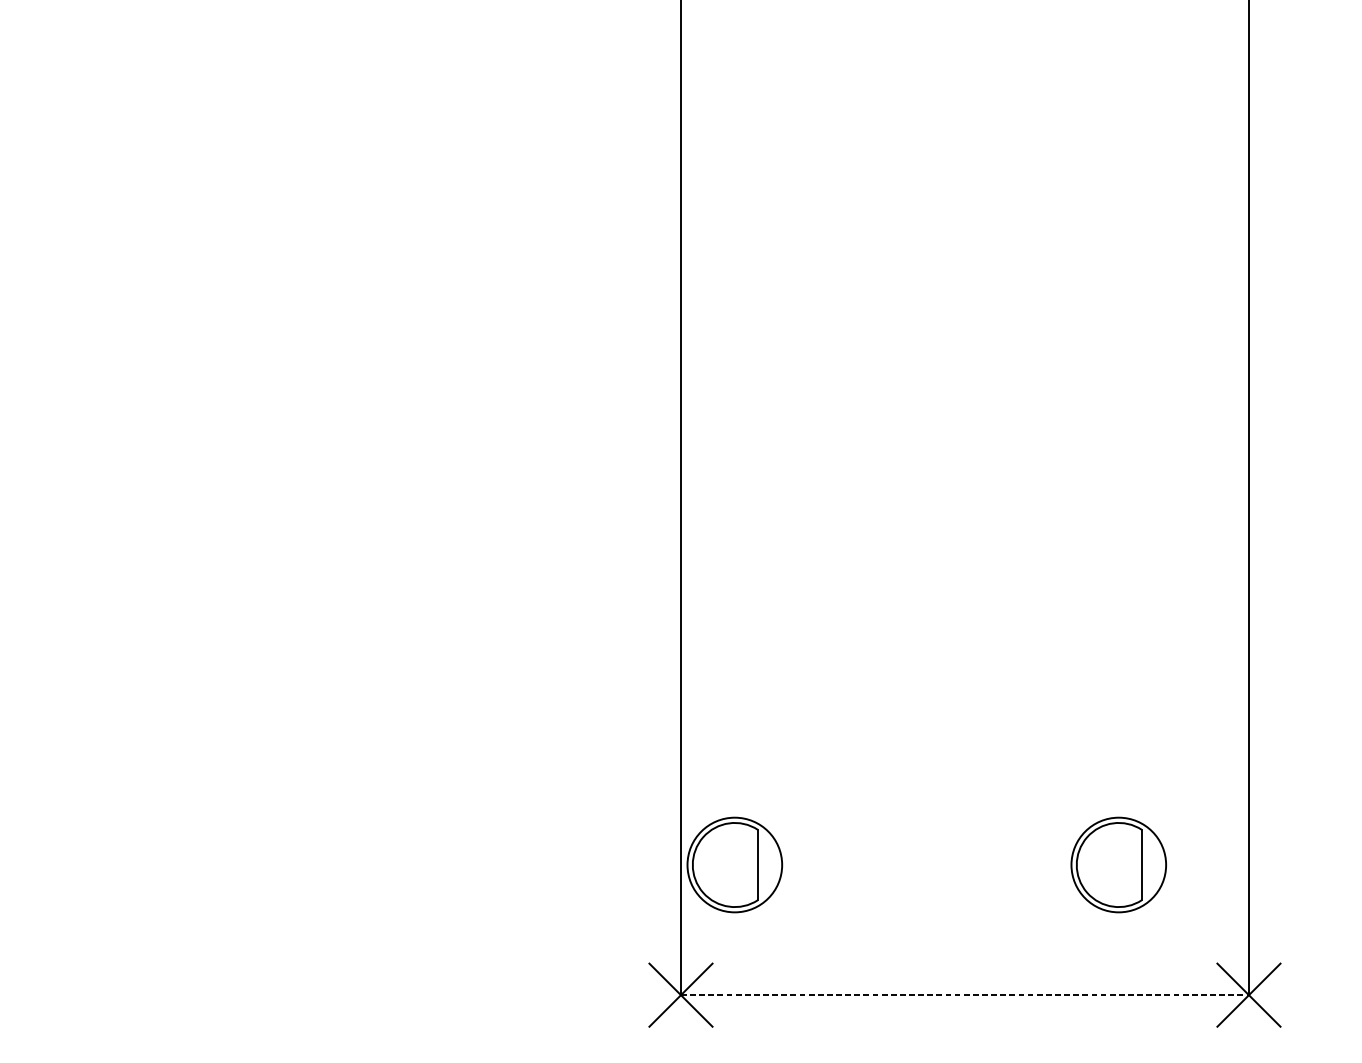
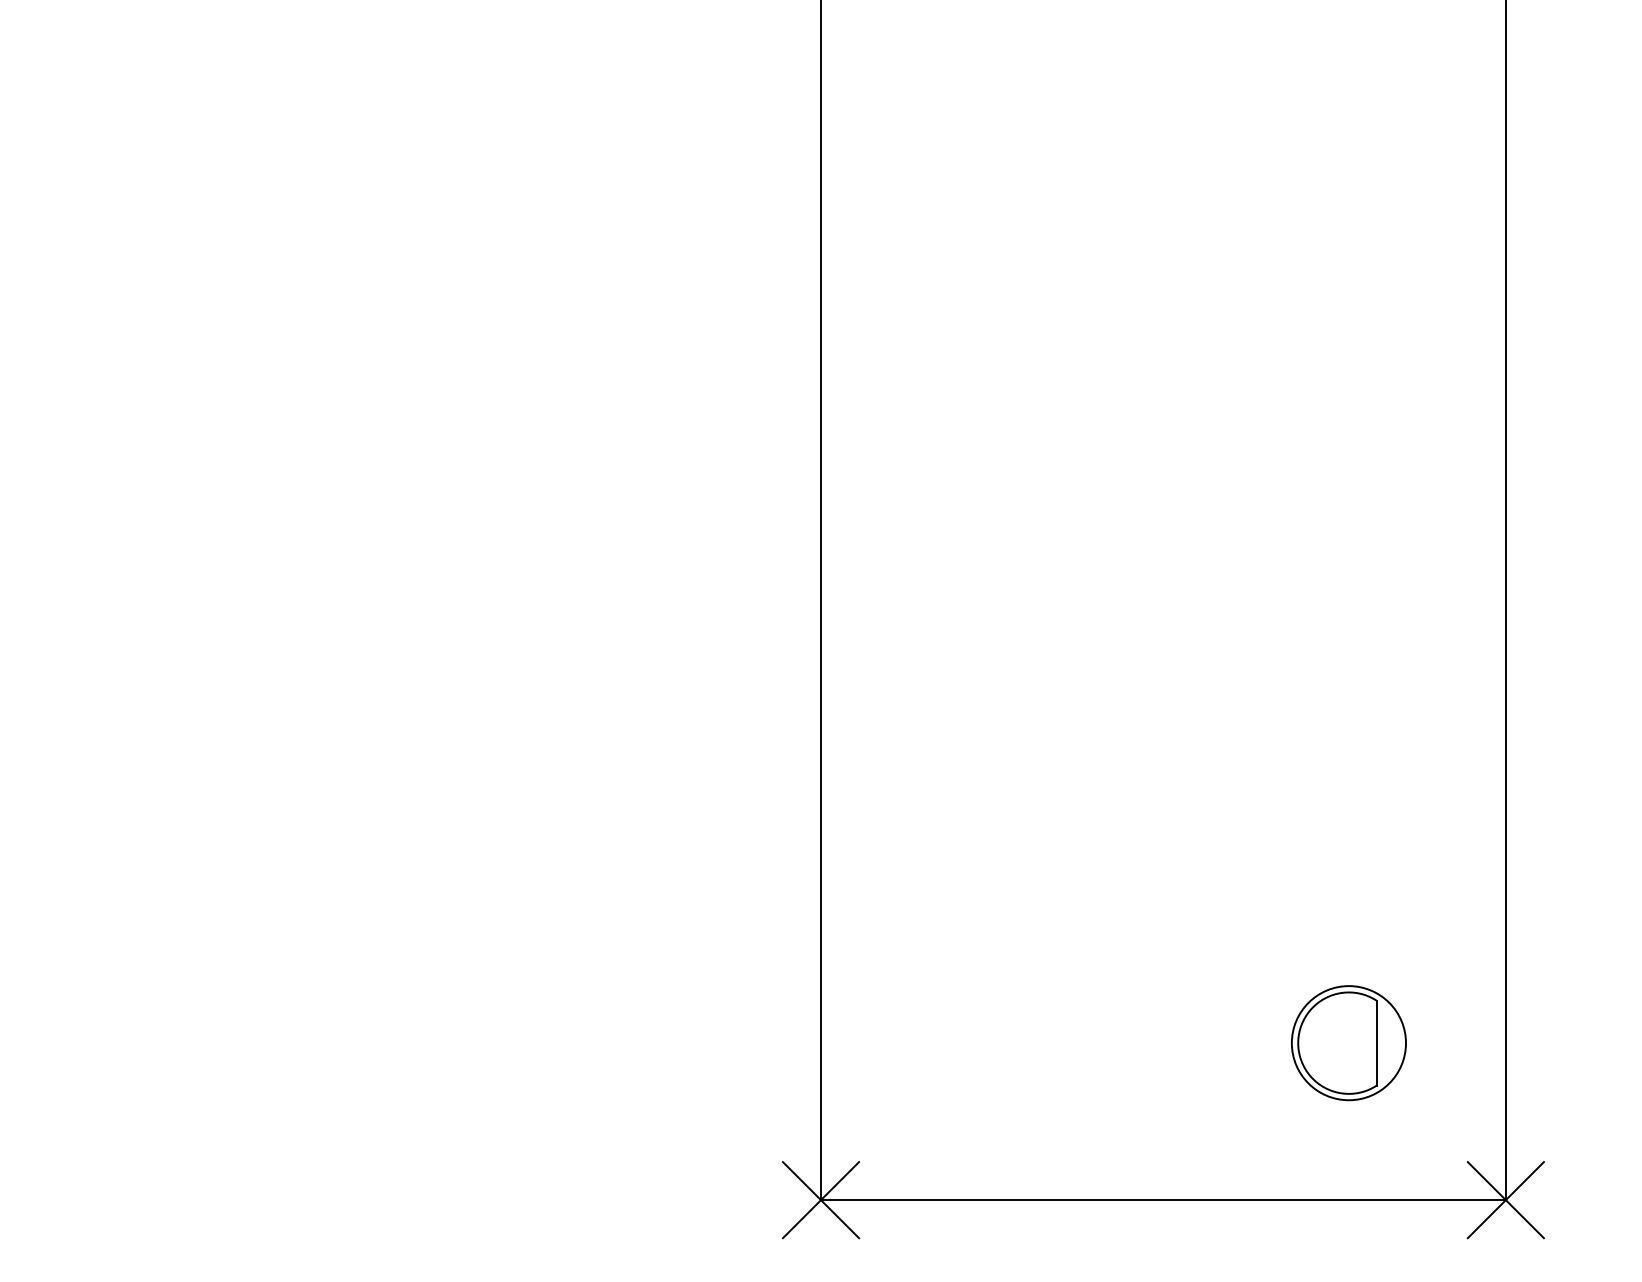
part: (734, 865) -> (885, 1043), removed
line: (965, 995) -> (1163, 1200), dashed -> solid

